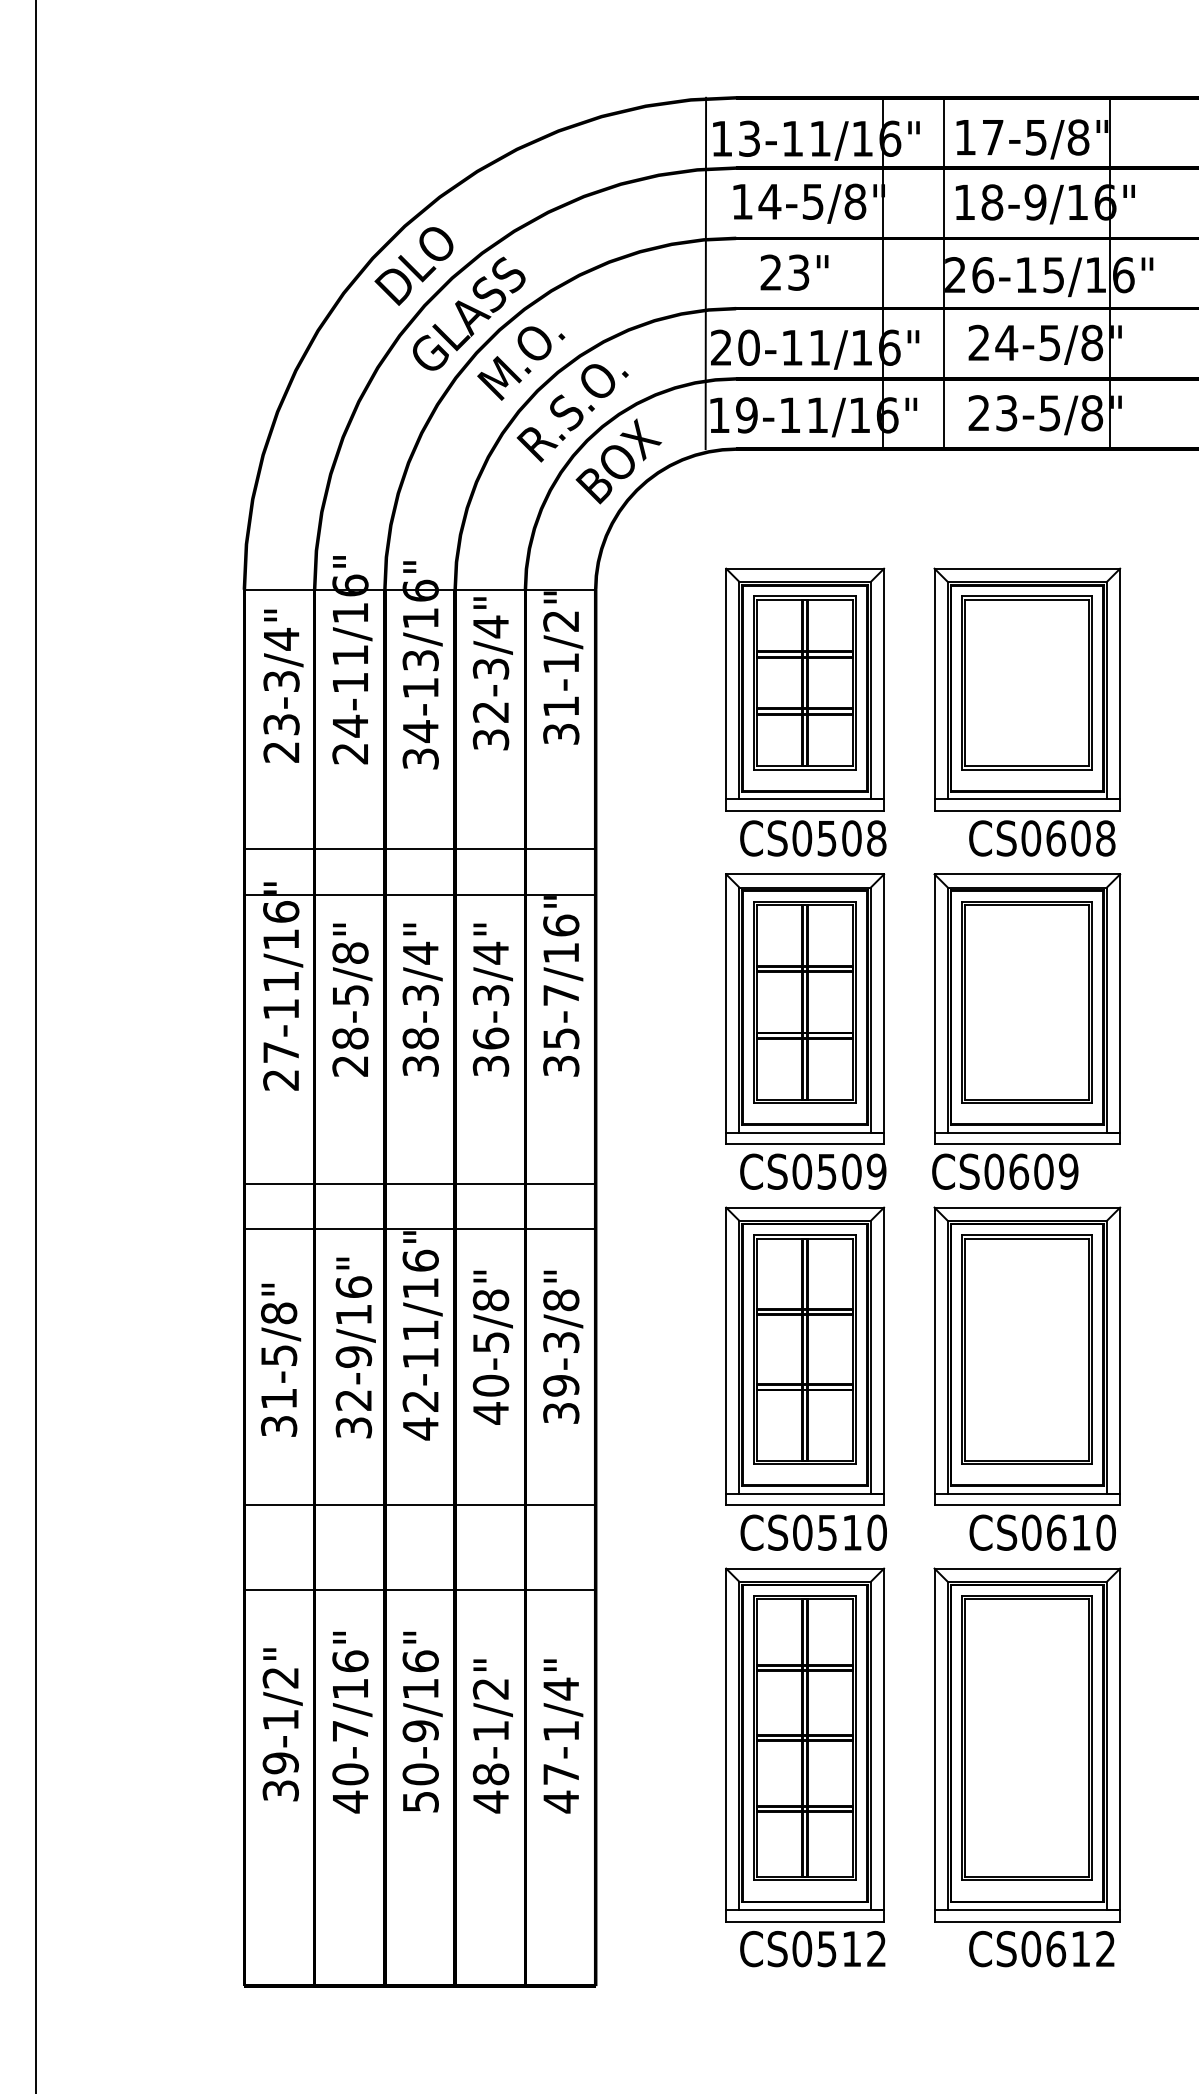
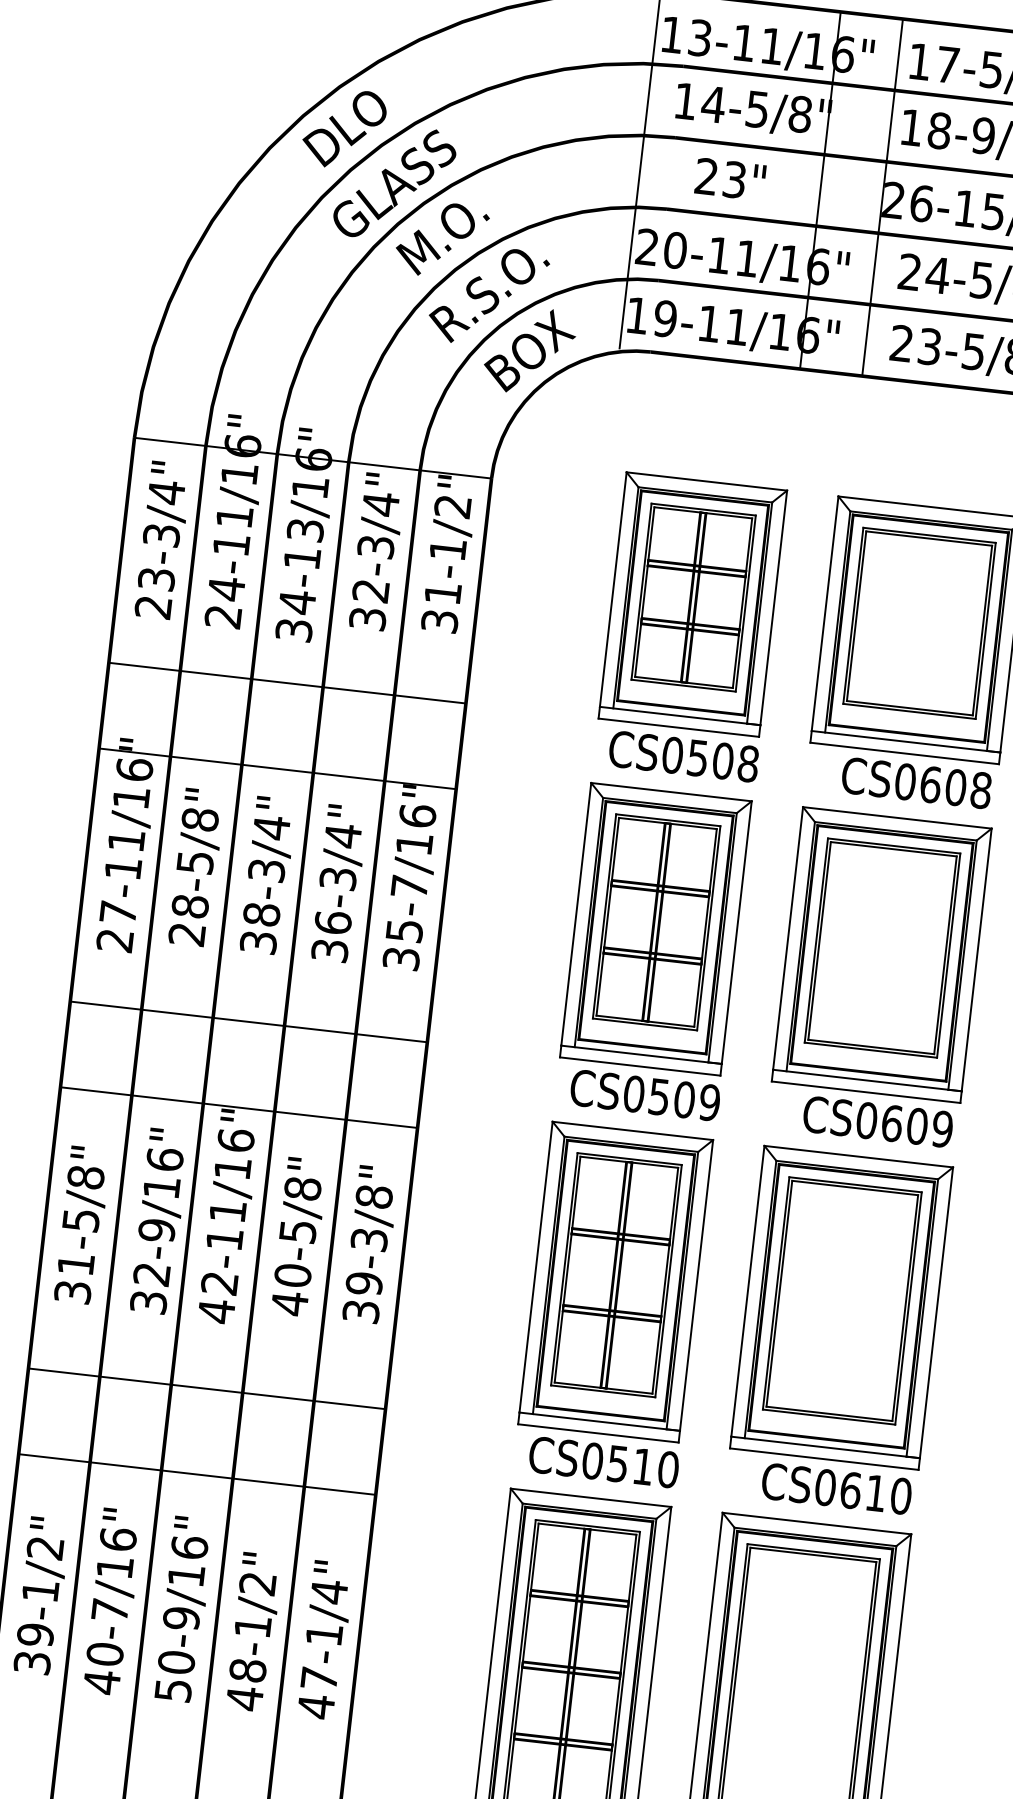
line: (419, 848) -> (286, 682), moved
text: (1005, 1171) -> (878, 1121), moved
line: (419, 1184) -> (248, 1022), moved

